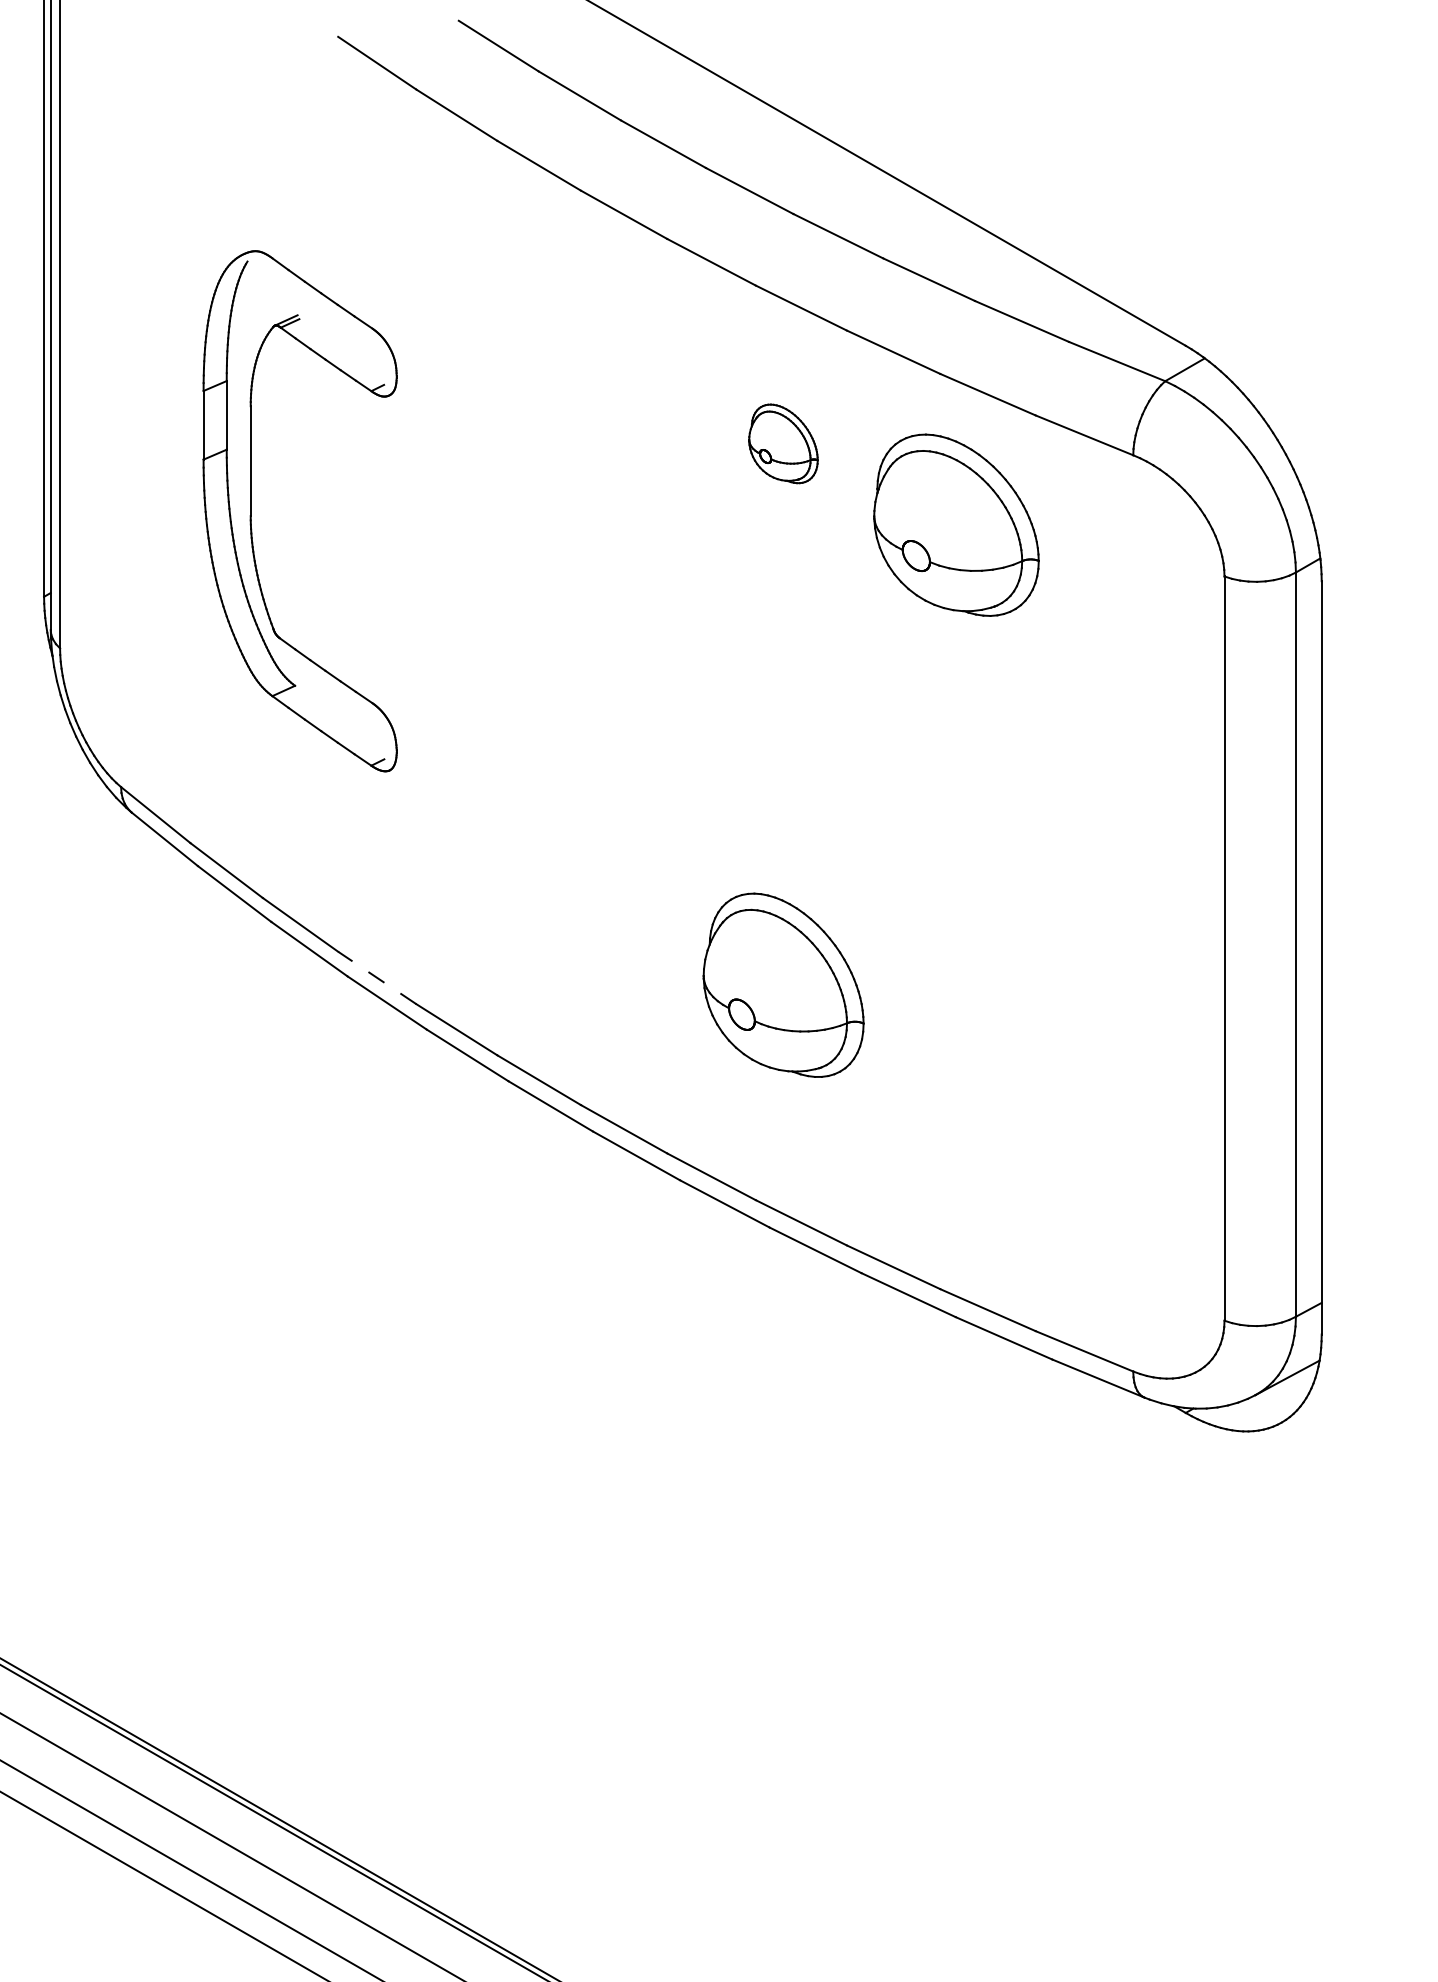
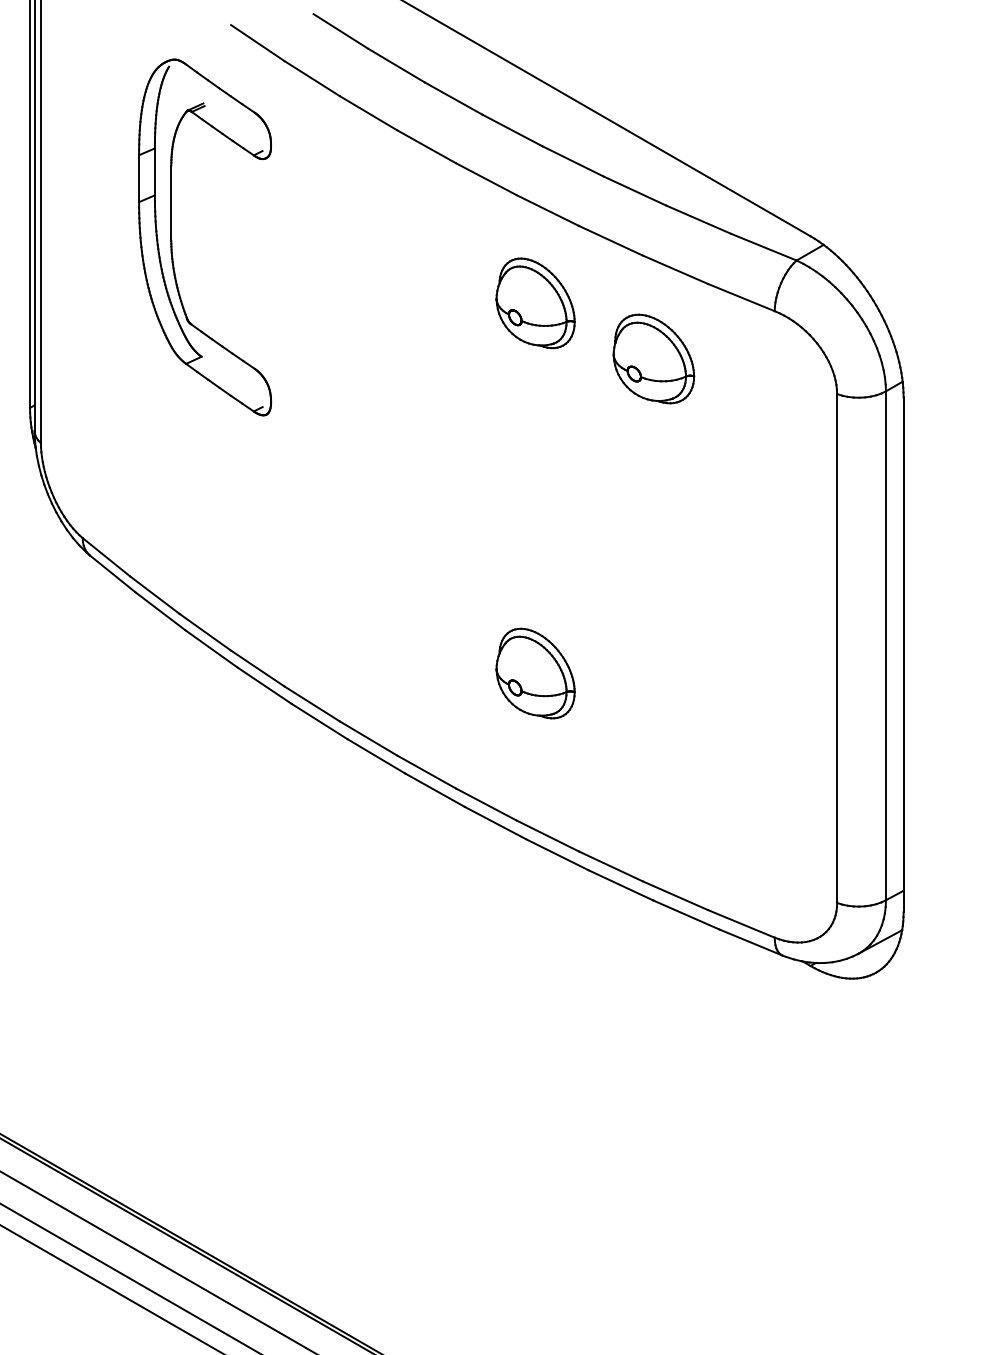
part: (783, 444) -> (535, 303), size x1.67
part: (252, 515) -> (172, 240), moved
part: (955, 524) -> (653, 358), size x0.71
line: (376, 977) -> (257, 668), dashed -> solid
part: (783, 985) -> (535, 673), size x0.71

